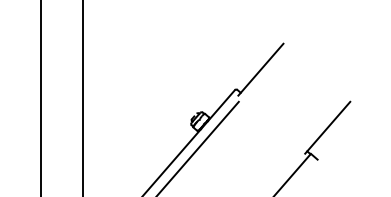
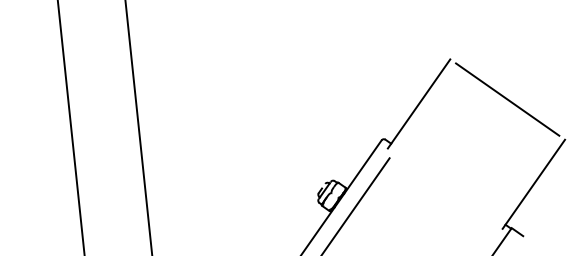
line: (316, 72) -> (507, 99), added

